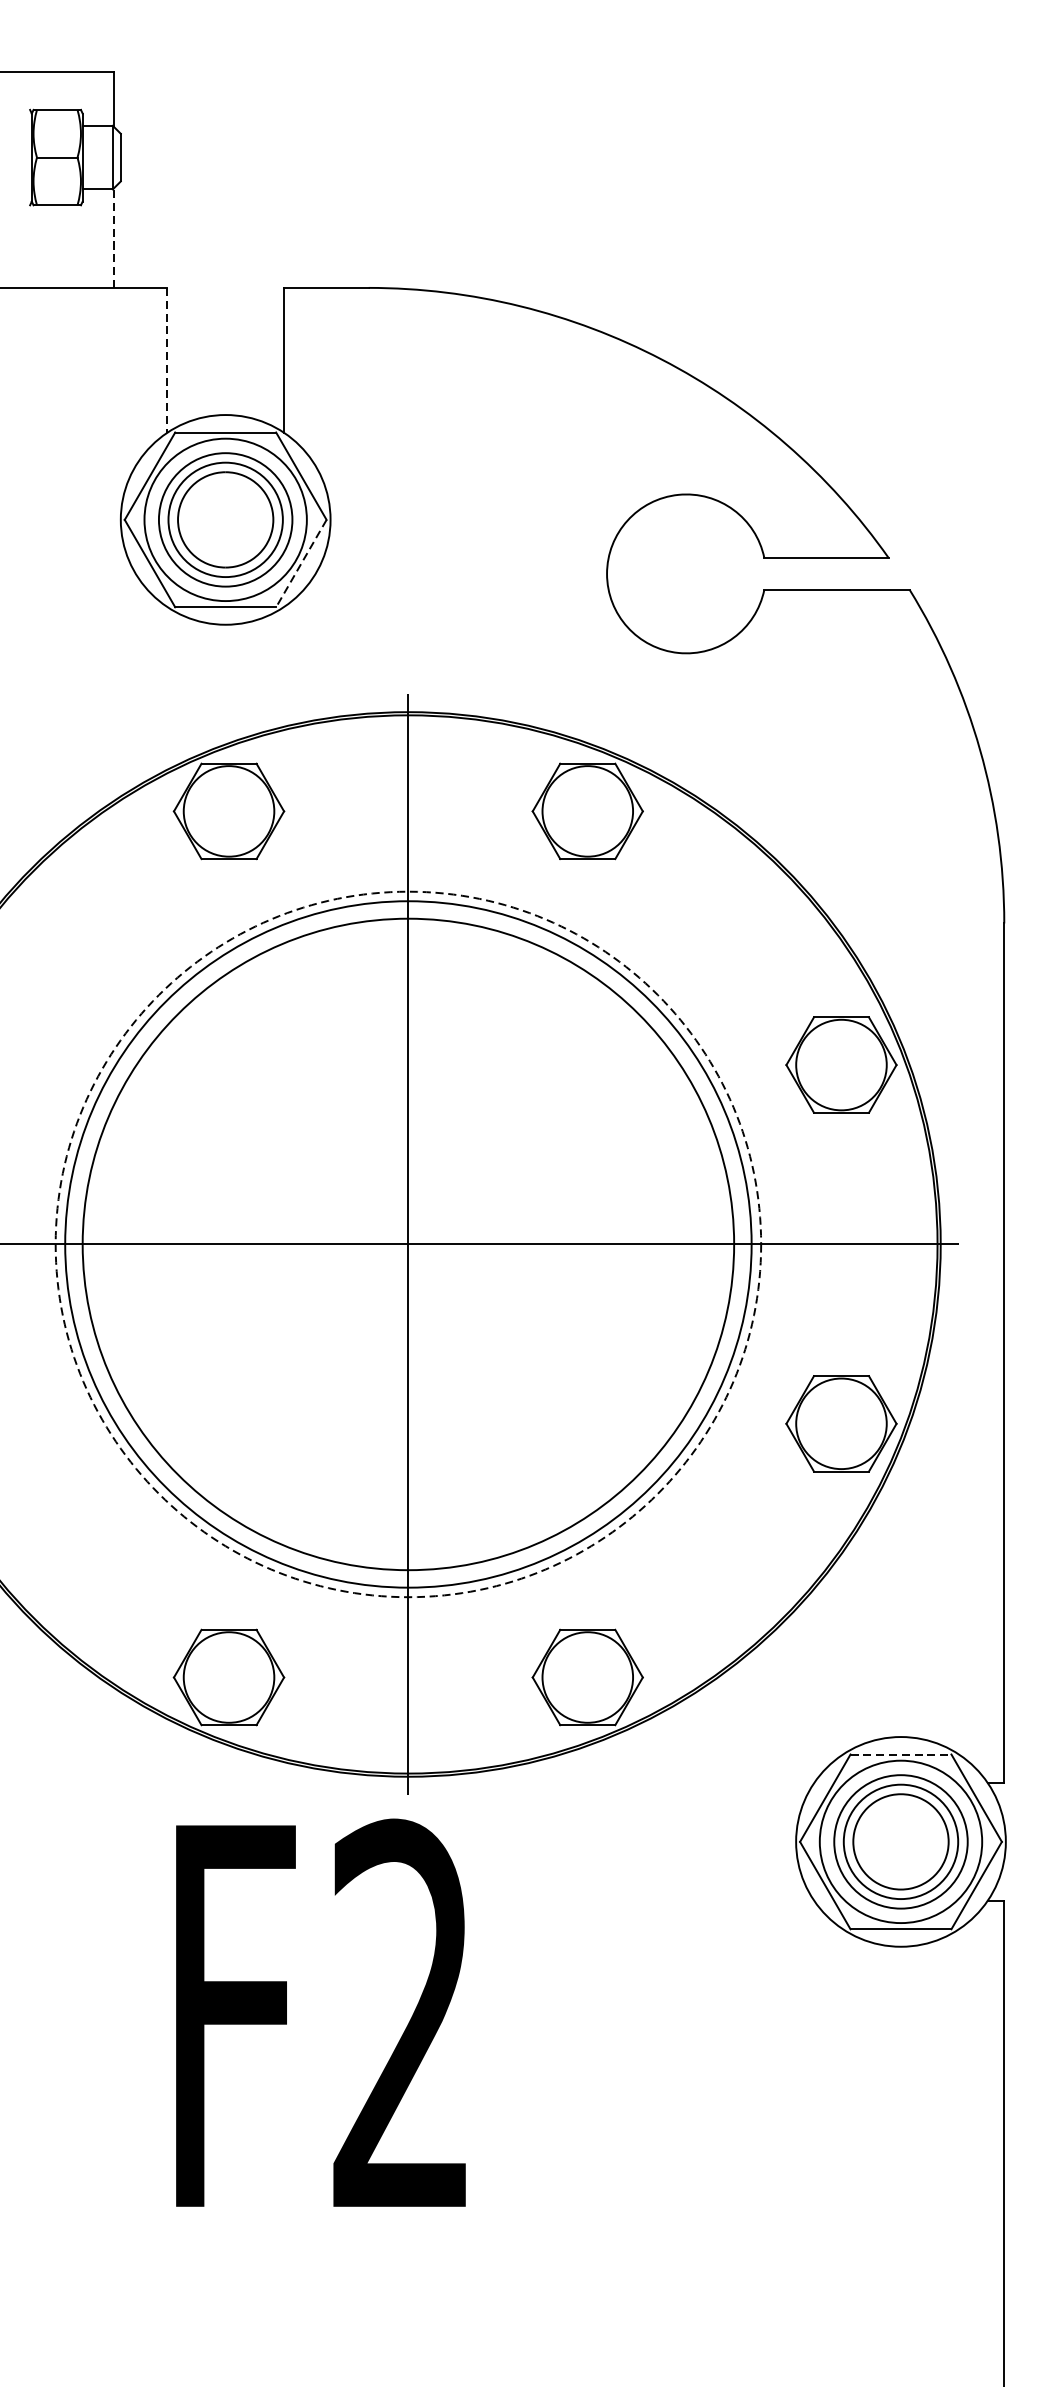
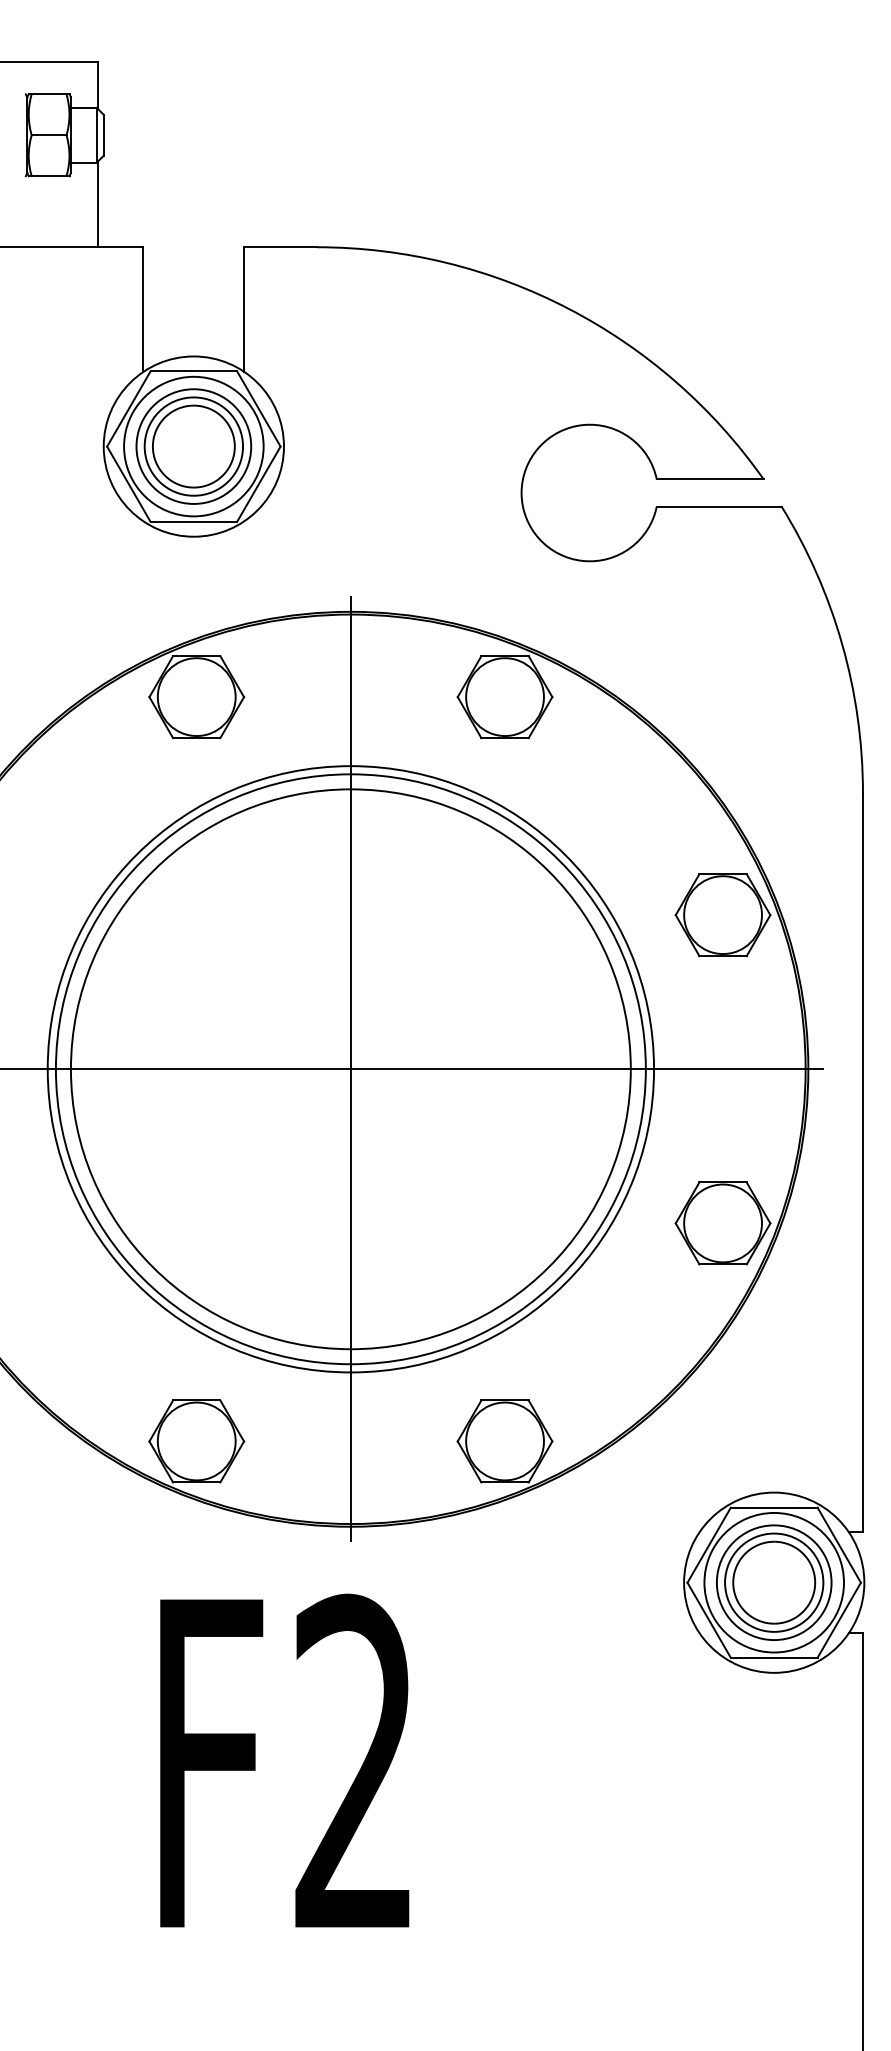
line: (114, 237) -> (98, 203), dashed -> solid
line: (167, 361) -> (143, 310), dashed -> solid
line: (300, 563) -> (258, 484), dashed -> solid
circle: (407, 1244) -> (350, 1069), dashed -> solid
line: (901, 1754) -> (774, 1507), dashed -> solid
text: (320, 2012) -> (284, 1760), moved

